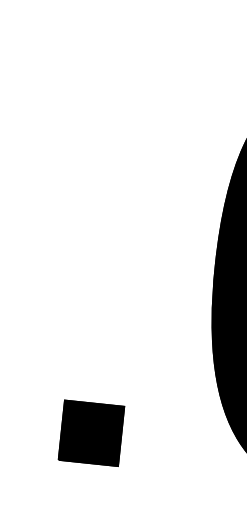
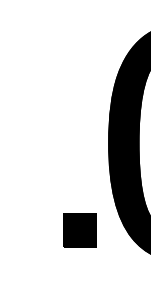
part: (90, 433) -> (79, 230), moved

